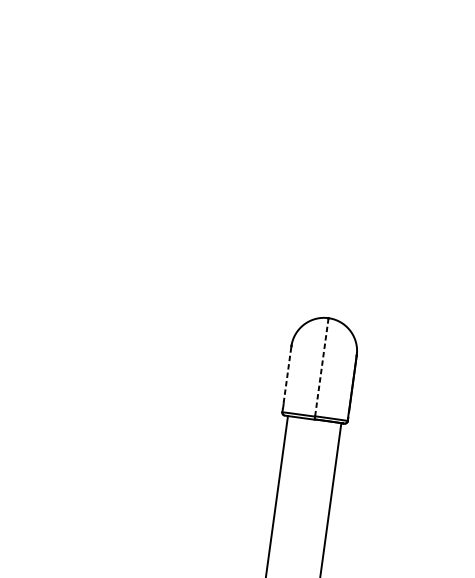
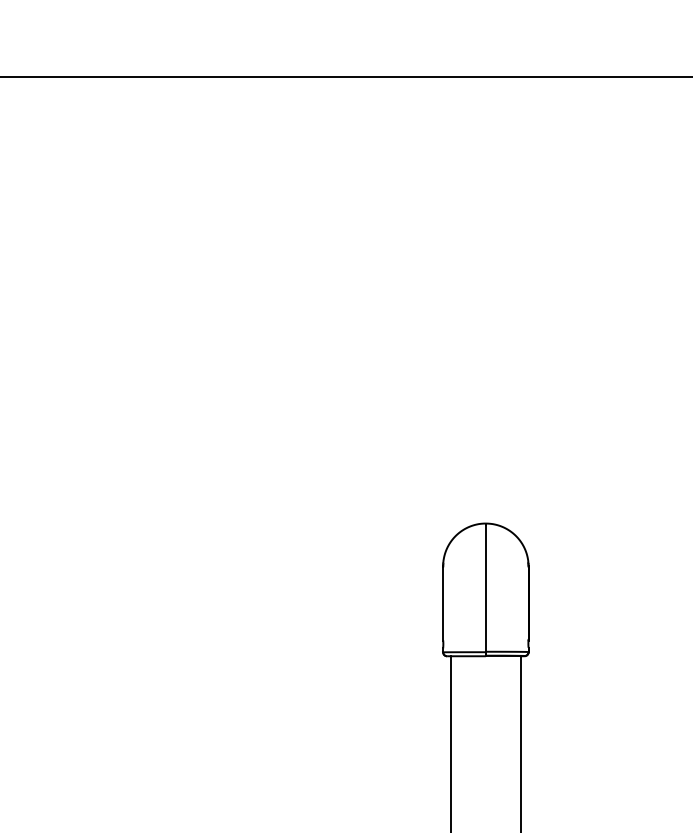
line: (321, 367) -> (485, 588), dashed -> solid
line: (287, 375) -> (443, 604), dashed -> solid

